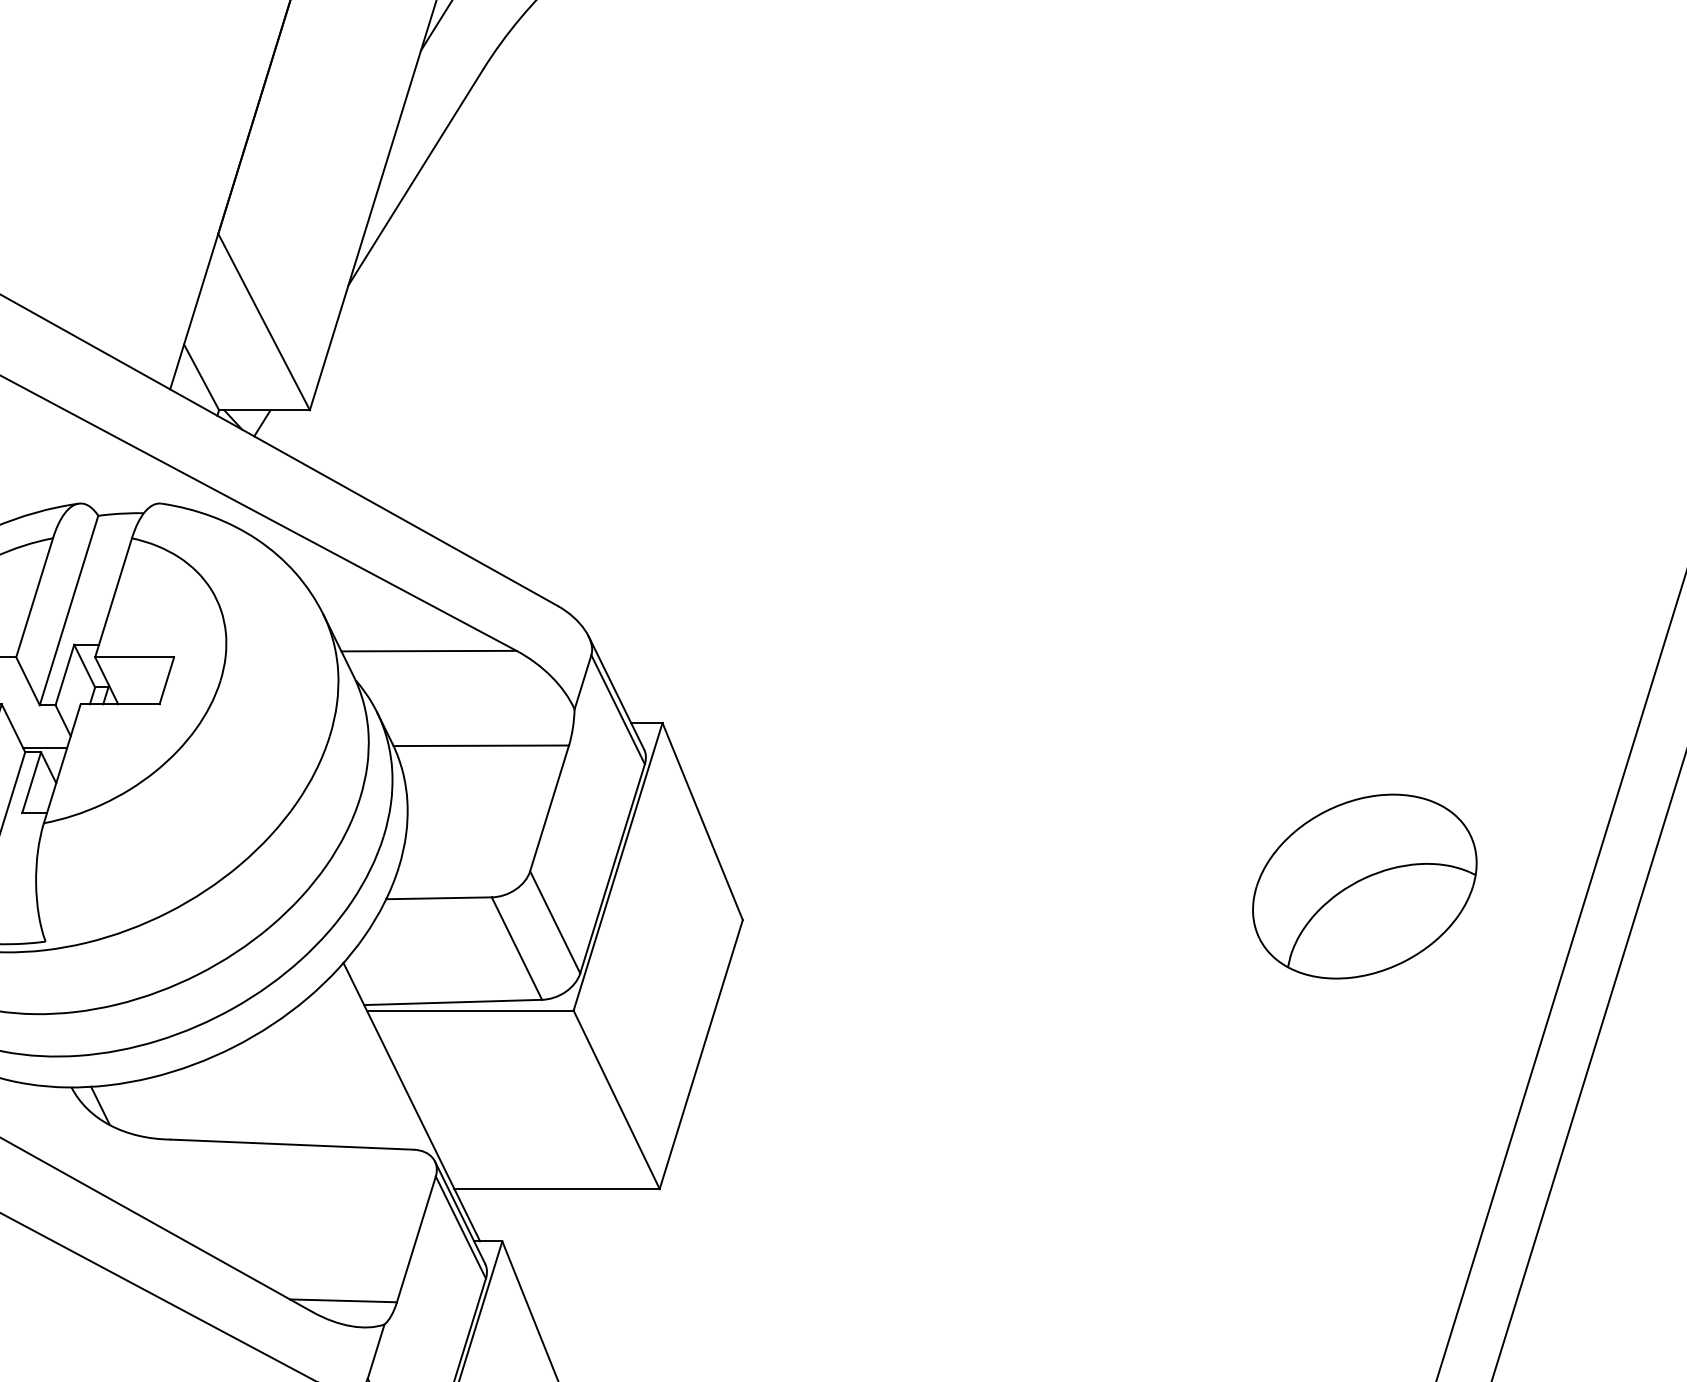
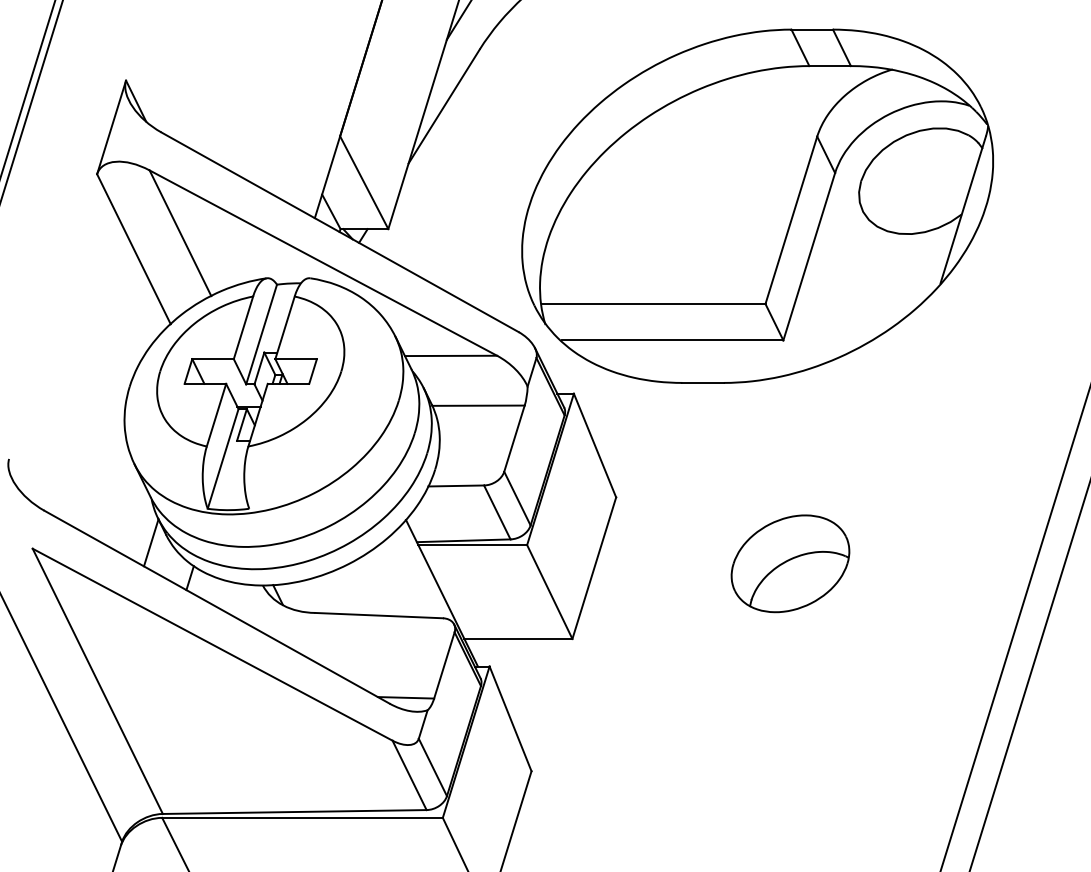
part: (1011, 365) -> (757, 205), added
part: (1364, 885) -> (790, 563), moved

